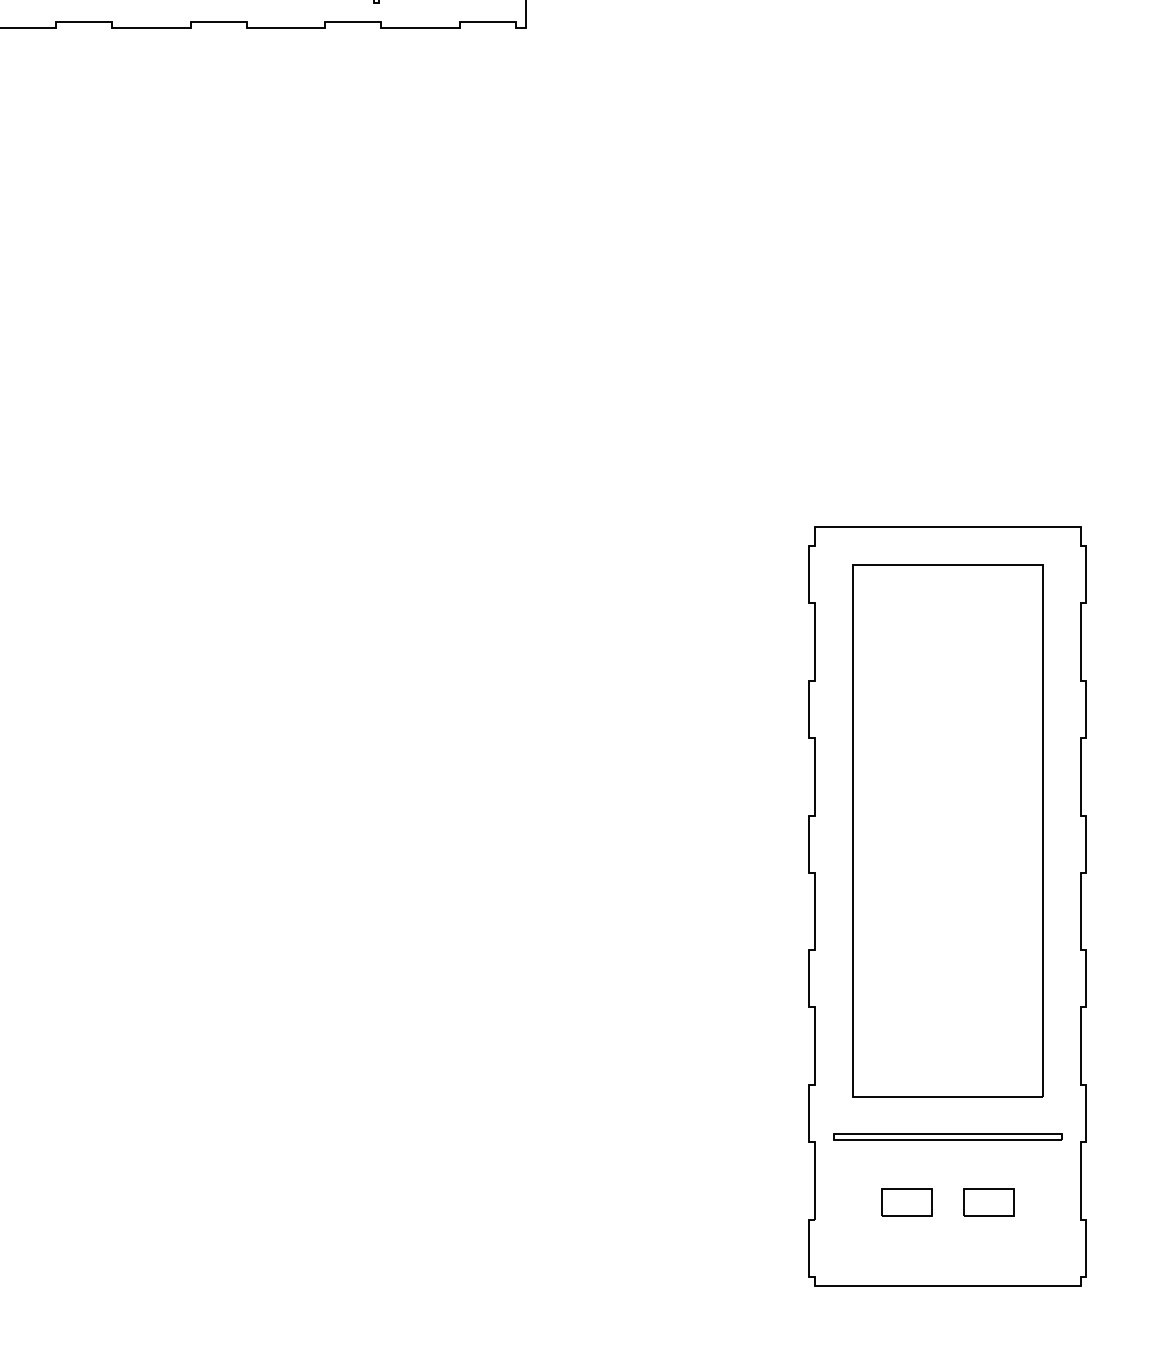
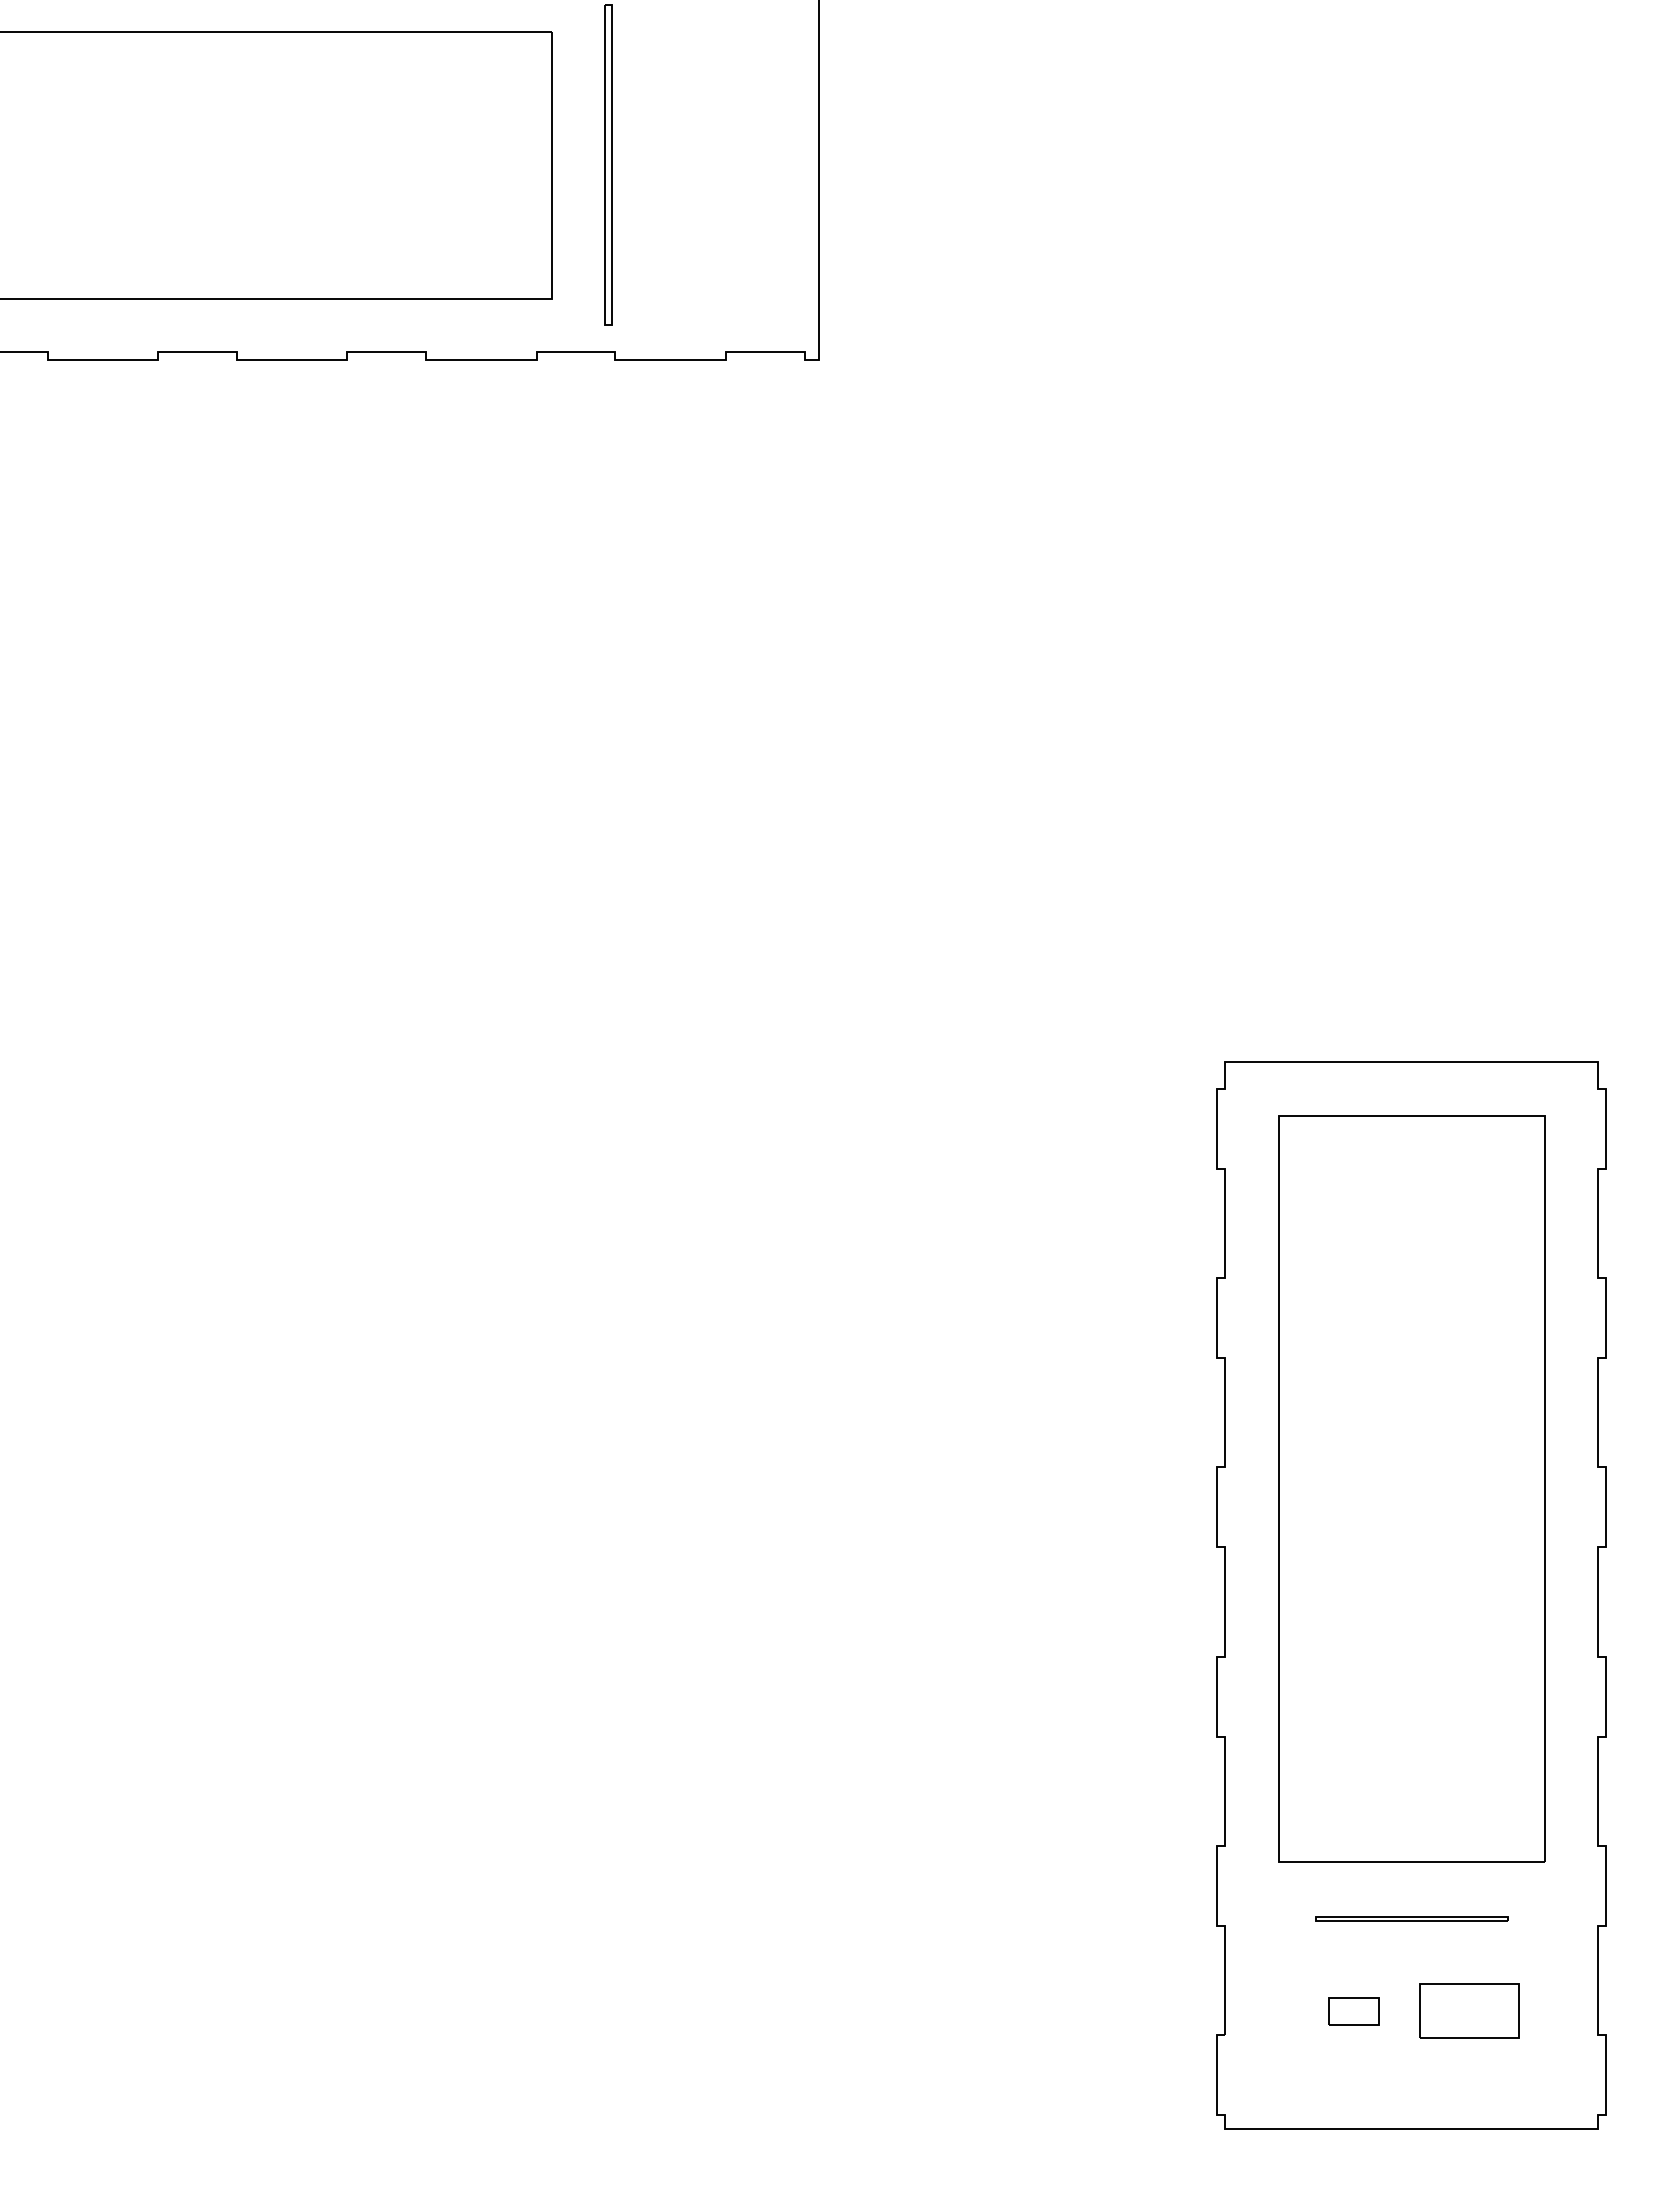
part: (947, 1136) -> (1411, 1918), size x0.6
part: (907, 1202) -> (1354, 2011), size x0.7
part: (988, 1202) -> (1469, 2011), size x1.4

